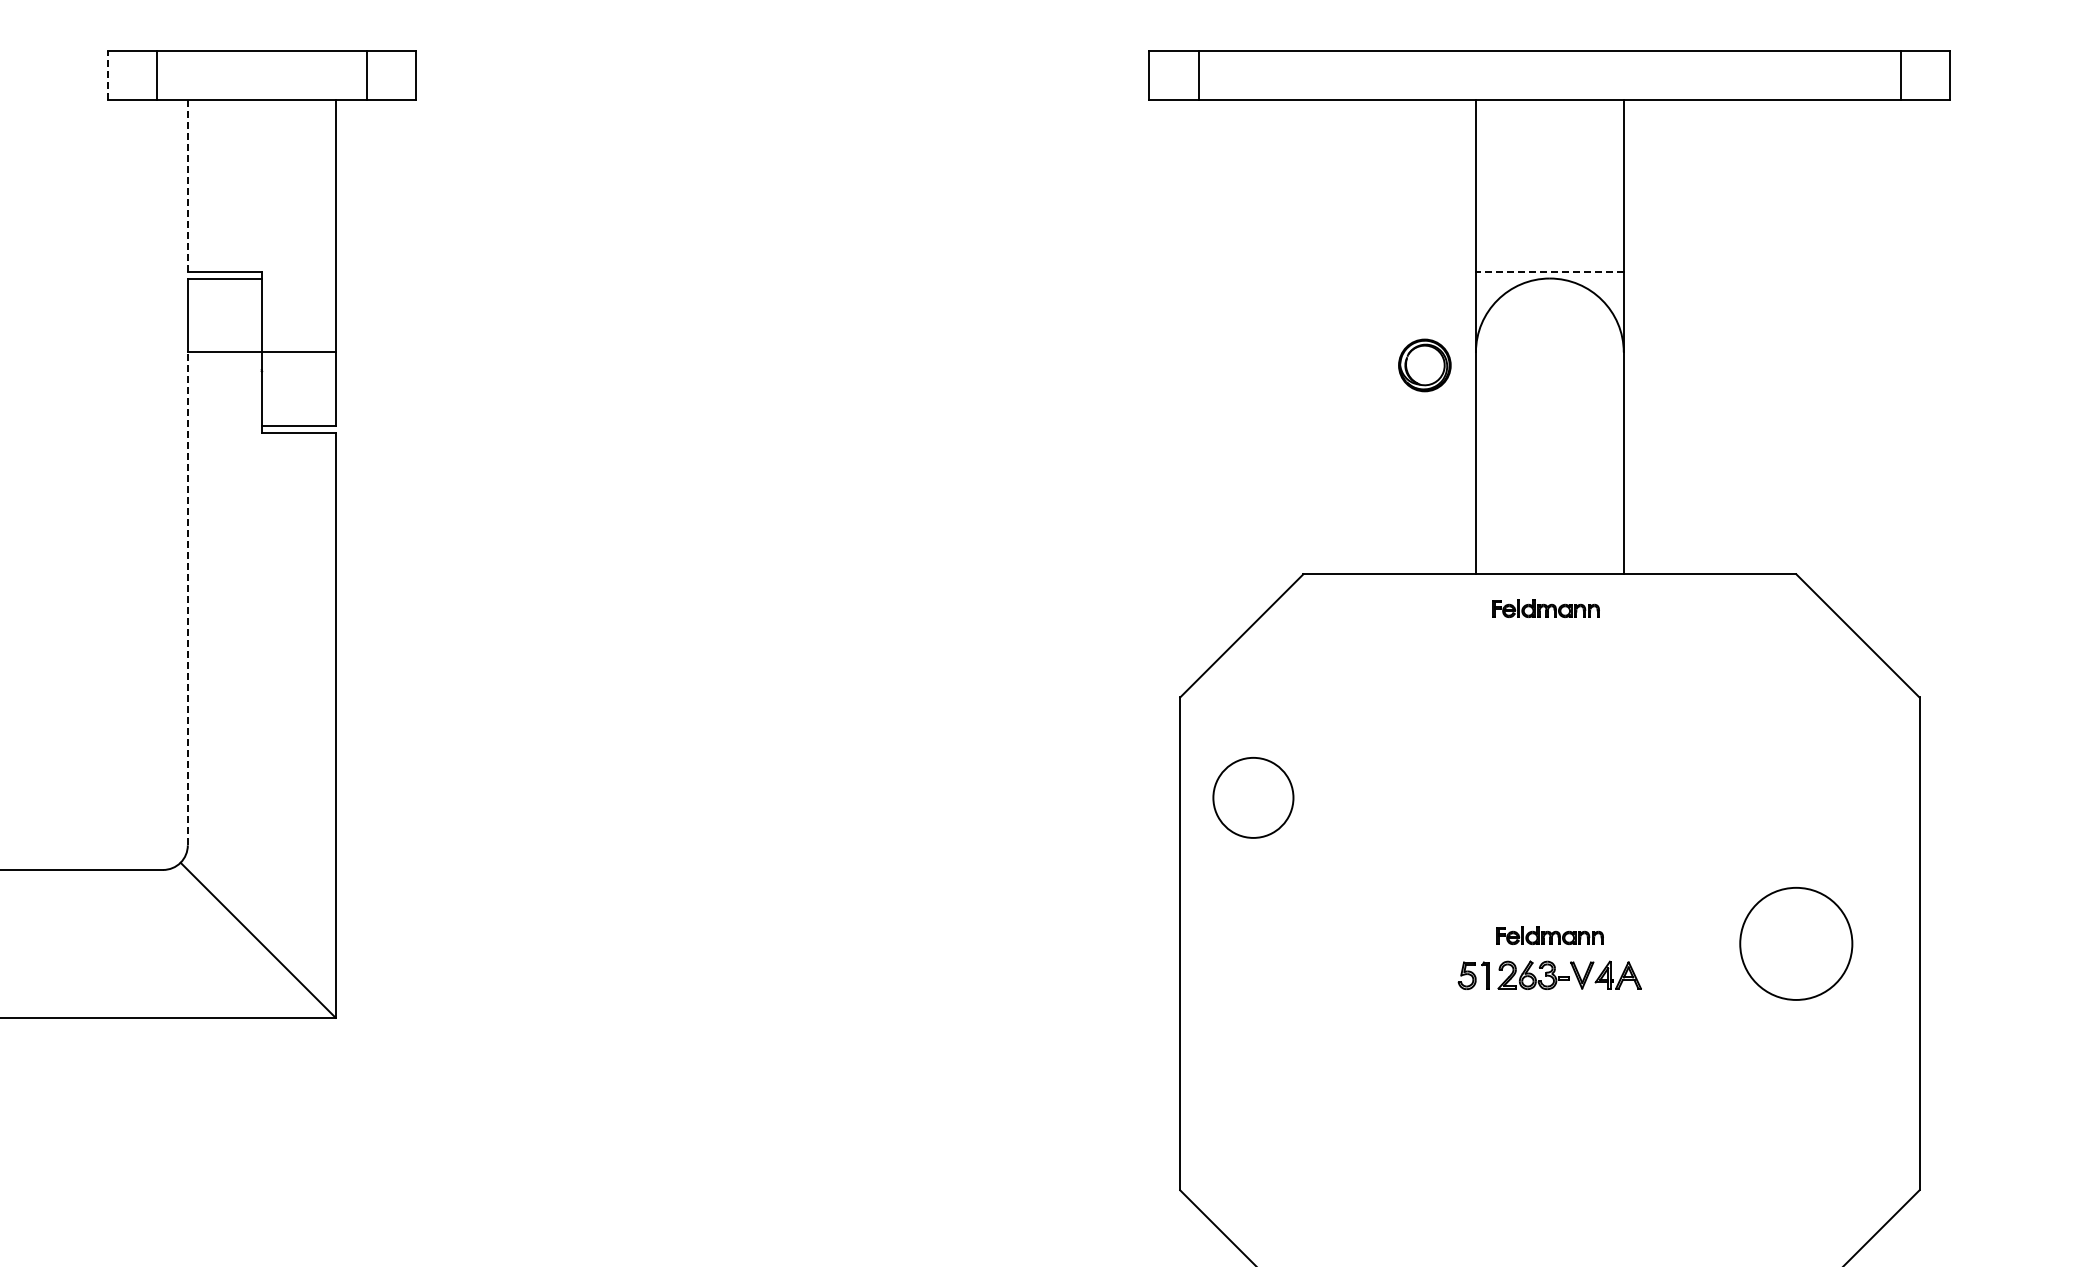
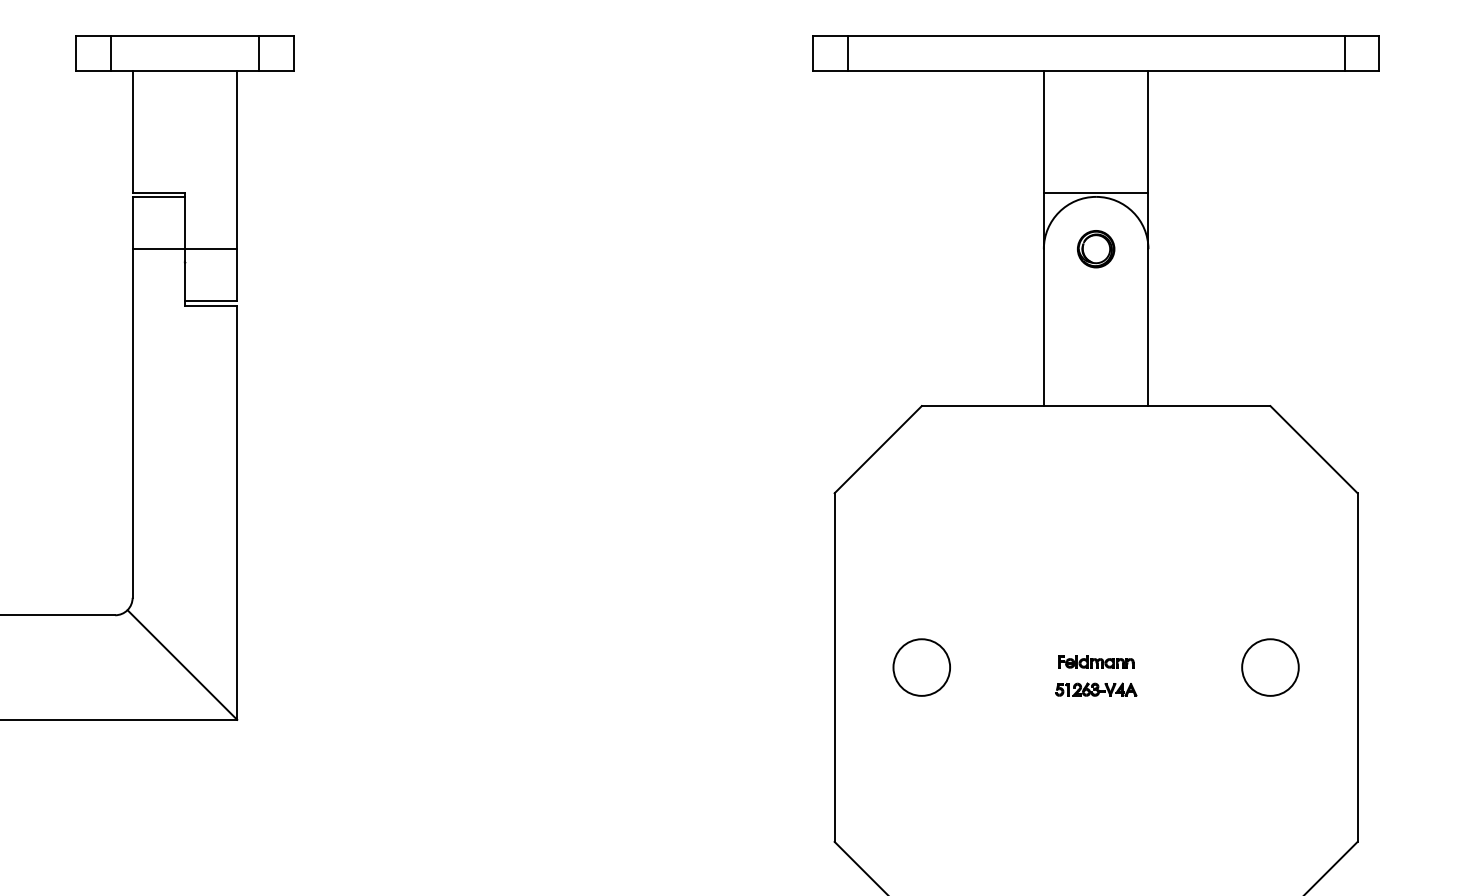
line: (107, 75) -> (75, 53), dashed -> solid
line: (187, 186) -> (132, 131), dashed -> solid
line: (1549, 272) -> (1095, 192), dashed -> solid
part: (1424, 365) -> (1095, 249), moved
line: (187, 598) -> (132, 423), dashed -> solid
part: (1545, 608) -> (1093, 430), removed
circle: (1253, 797) -> (921, 667), moved
circle: (1796, 943) -> (1270, 667), size x0.71
part: (1549, 974) -> (1095, 689), size x0.62

